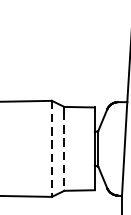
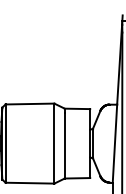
line: (52, 149) -> (54, 144), dashed -> solid
line: (64, 151) -> (64, 145), dashed -> solid

